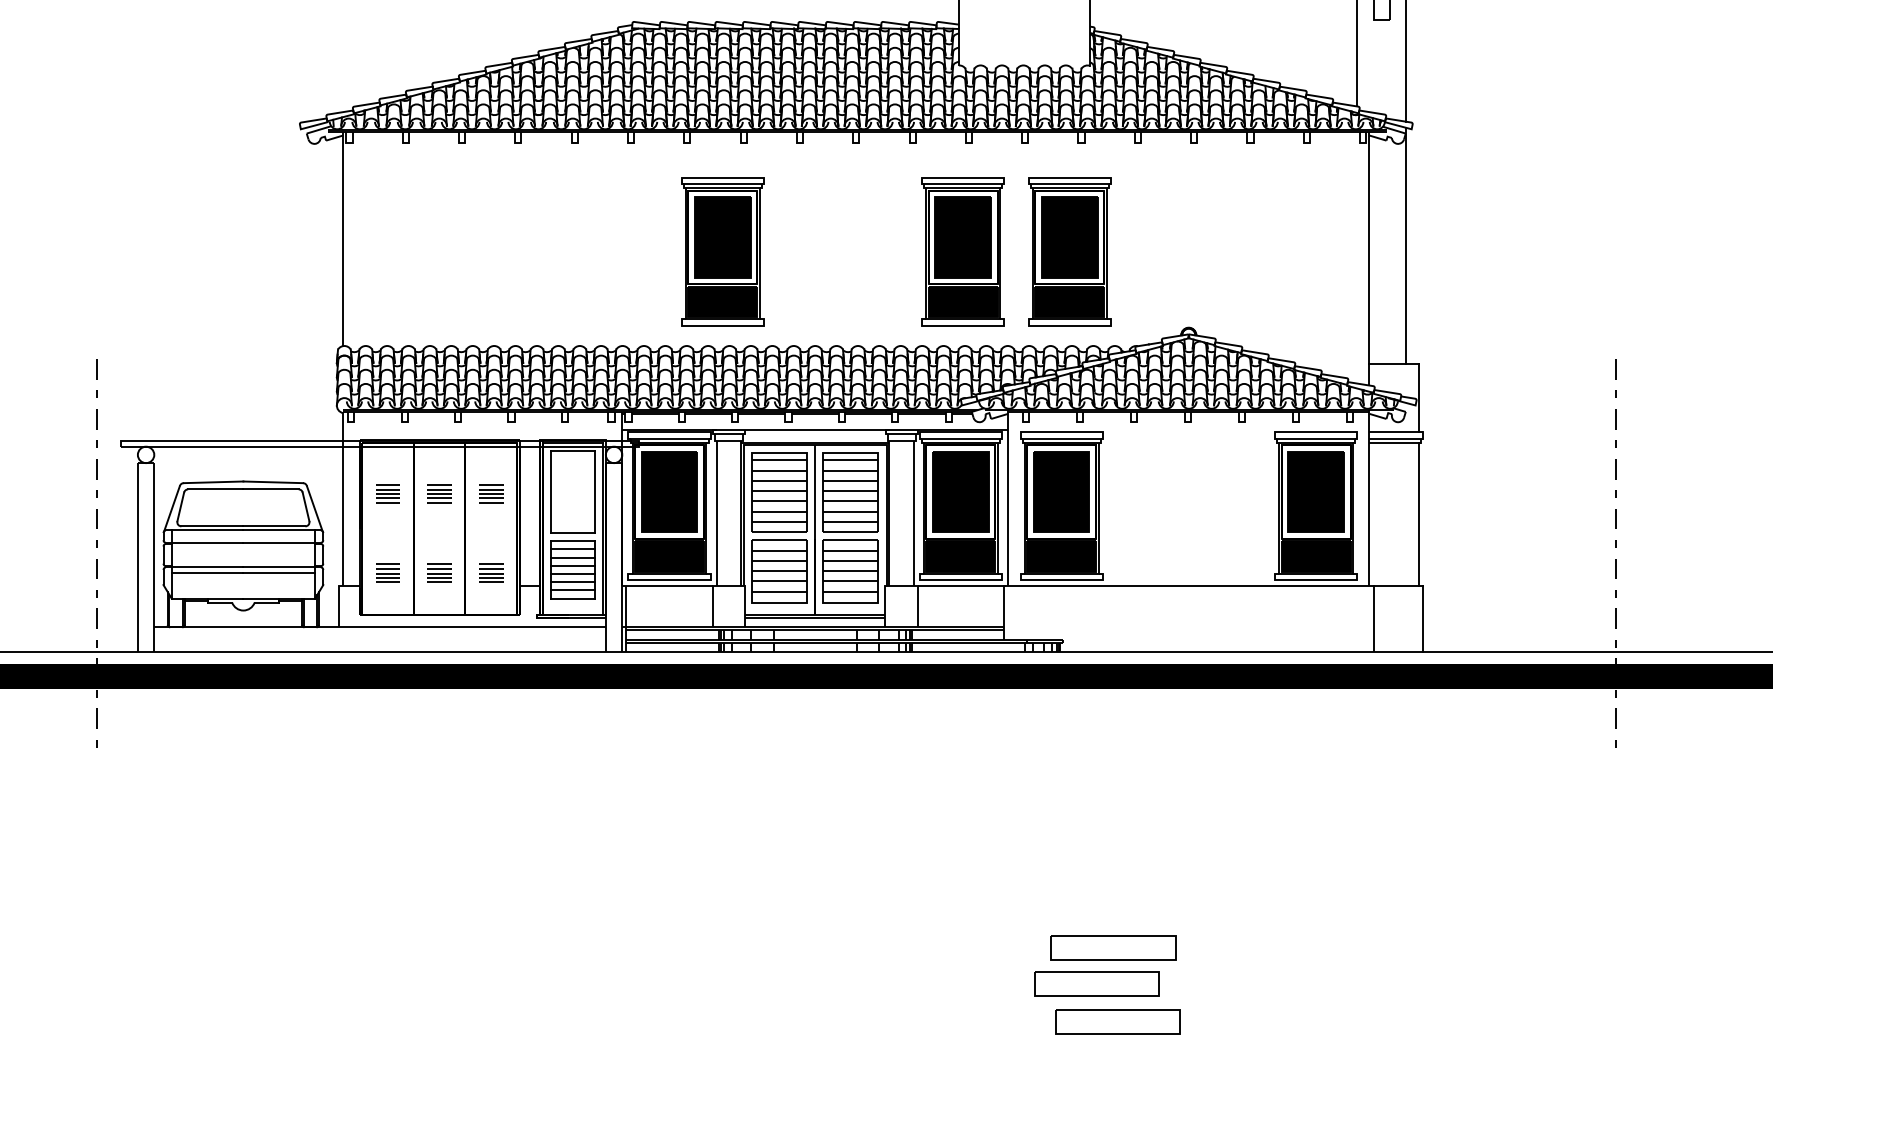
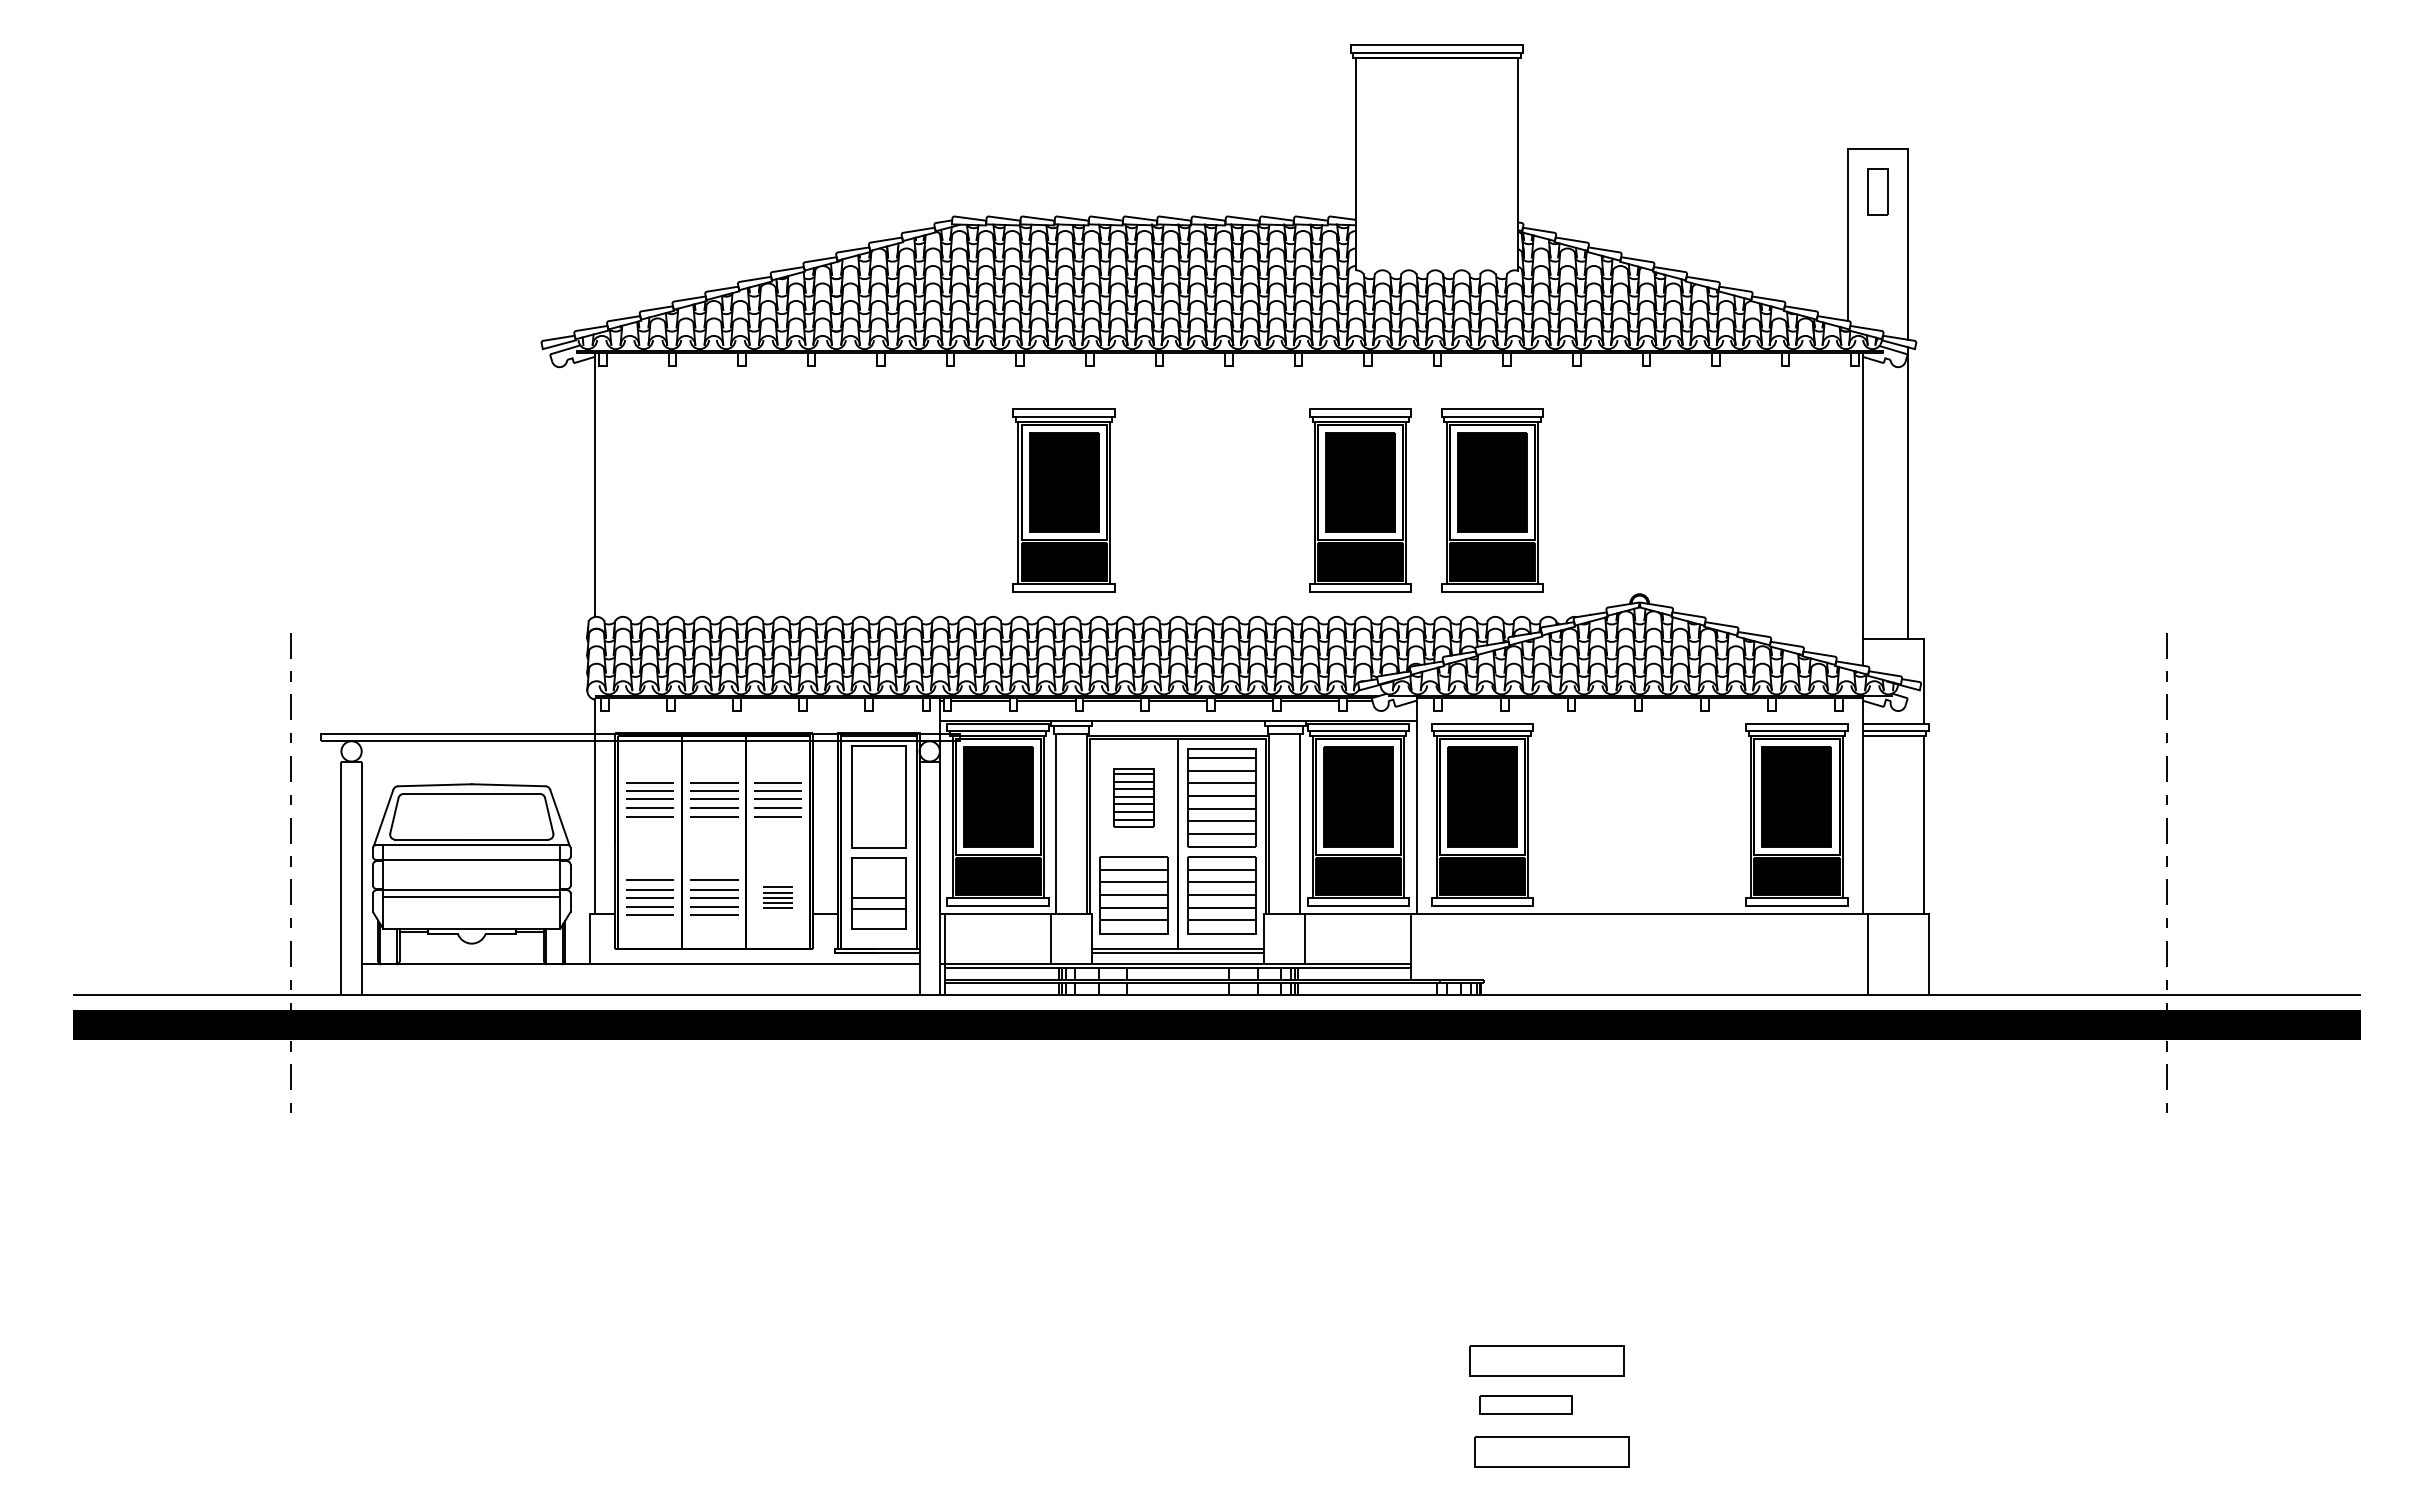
part: (779, 492) -> (1133, 797), size x0.6
part: (388, 493) -> (650, 799), size x1.6
part: (439, 493) -> (713, 799), size x1.6
part: (490, 493) -> (777, 799), size x1.6
line: (572, 549) -> (878, 868), removed
line: (572, 557) -> (878, 878), removed
line: (572, 565) -> (878, 888), removed
part: (388, 573) -> (650, 897), size x1.6
part: (439, 573) -> (713, 897), size x1.6
line: (572, 590) -> (878, 918), removed
part: (1096, 983) -> (1525, 1404), size x0.6

